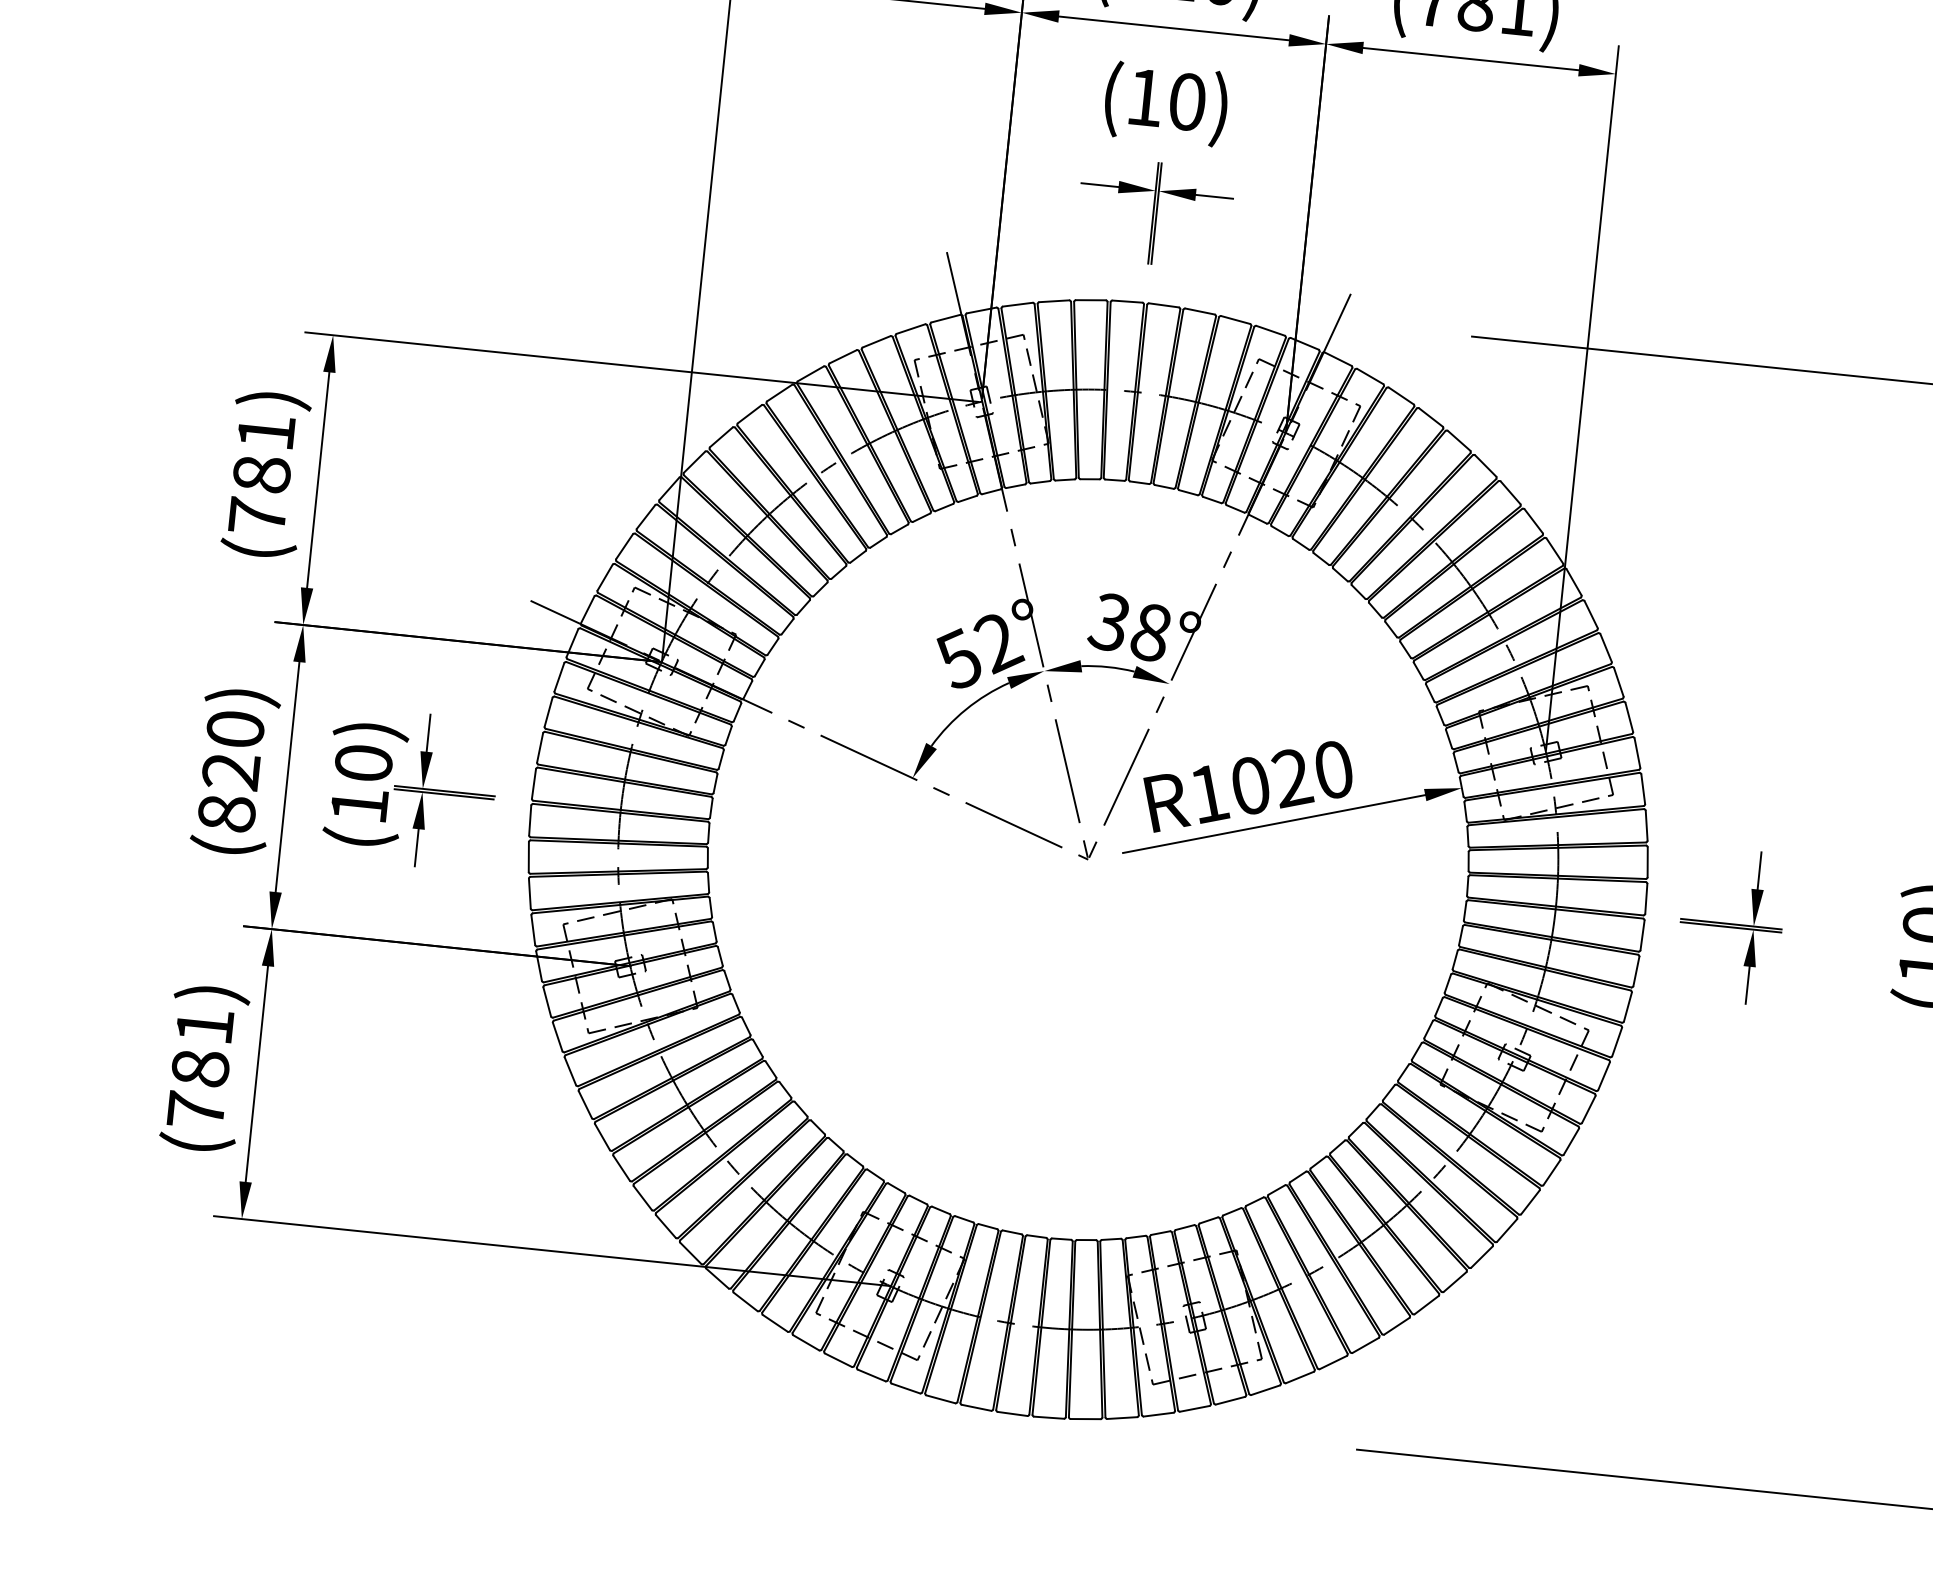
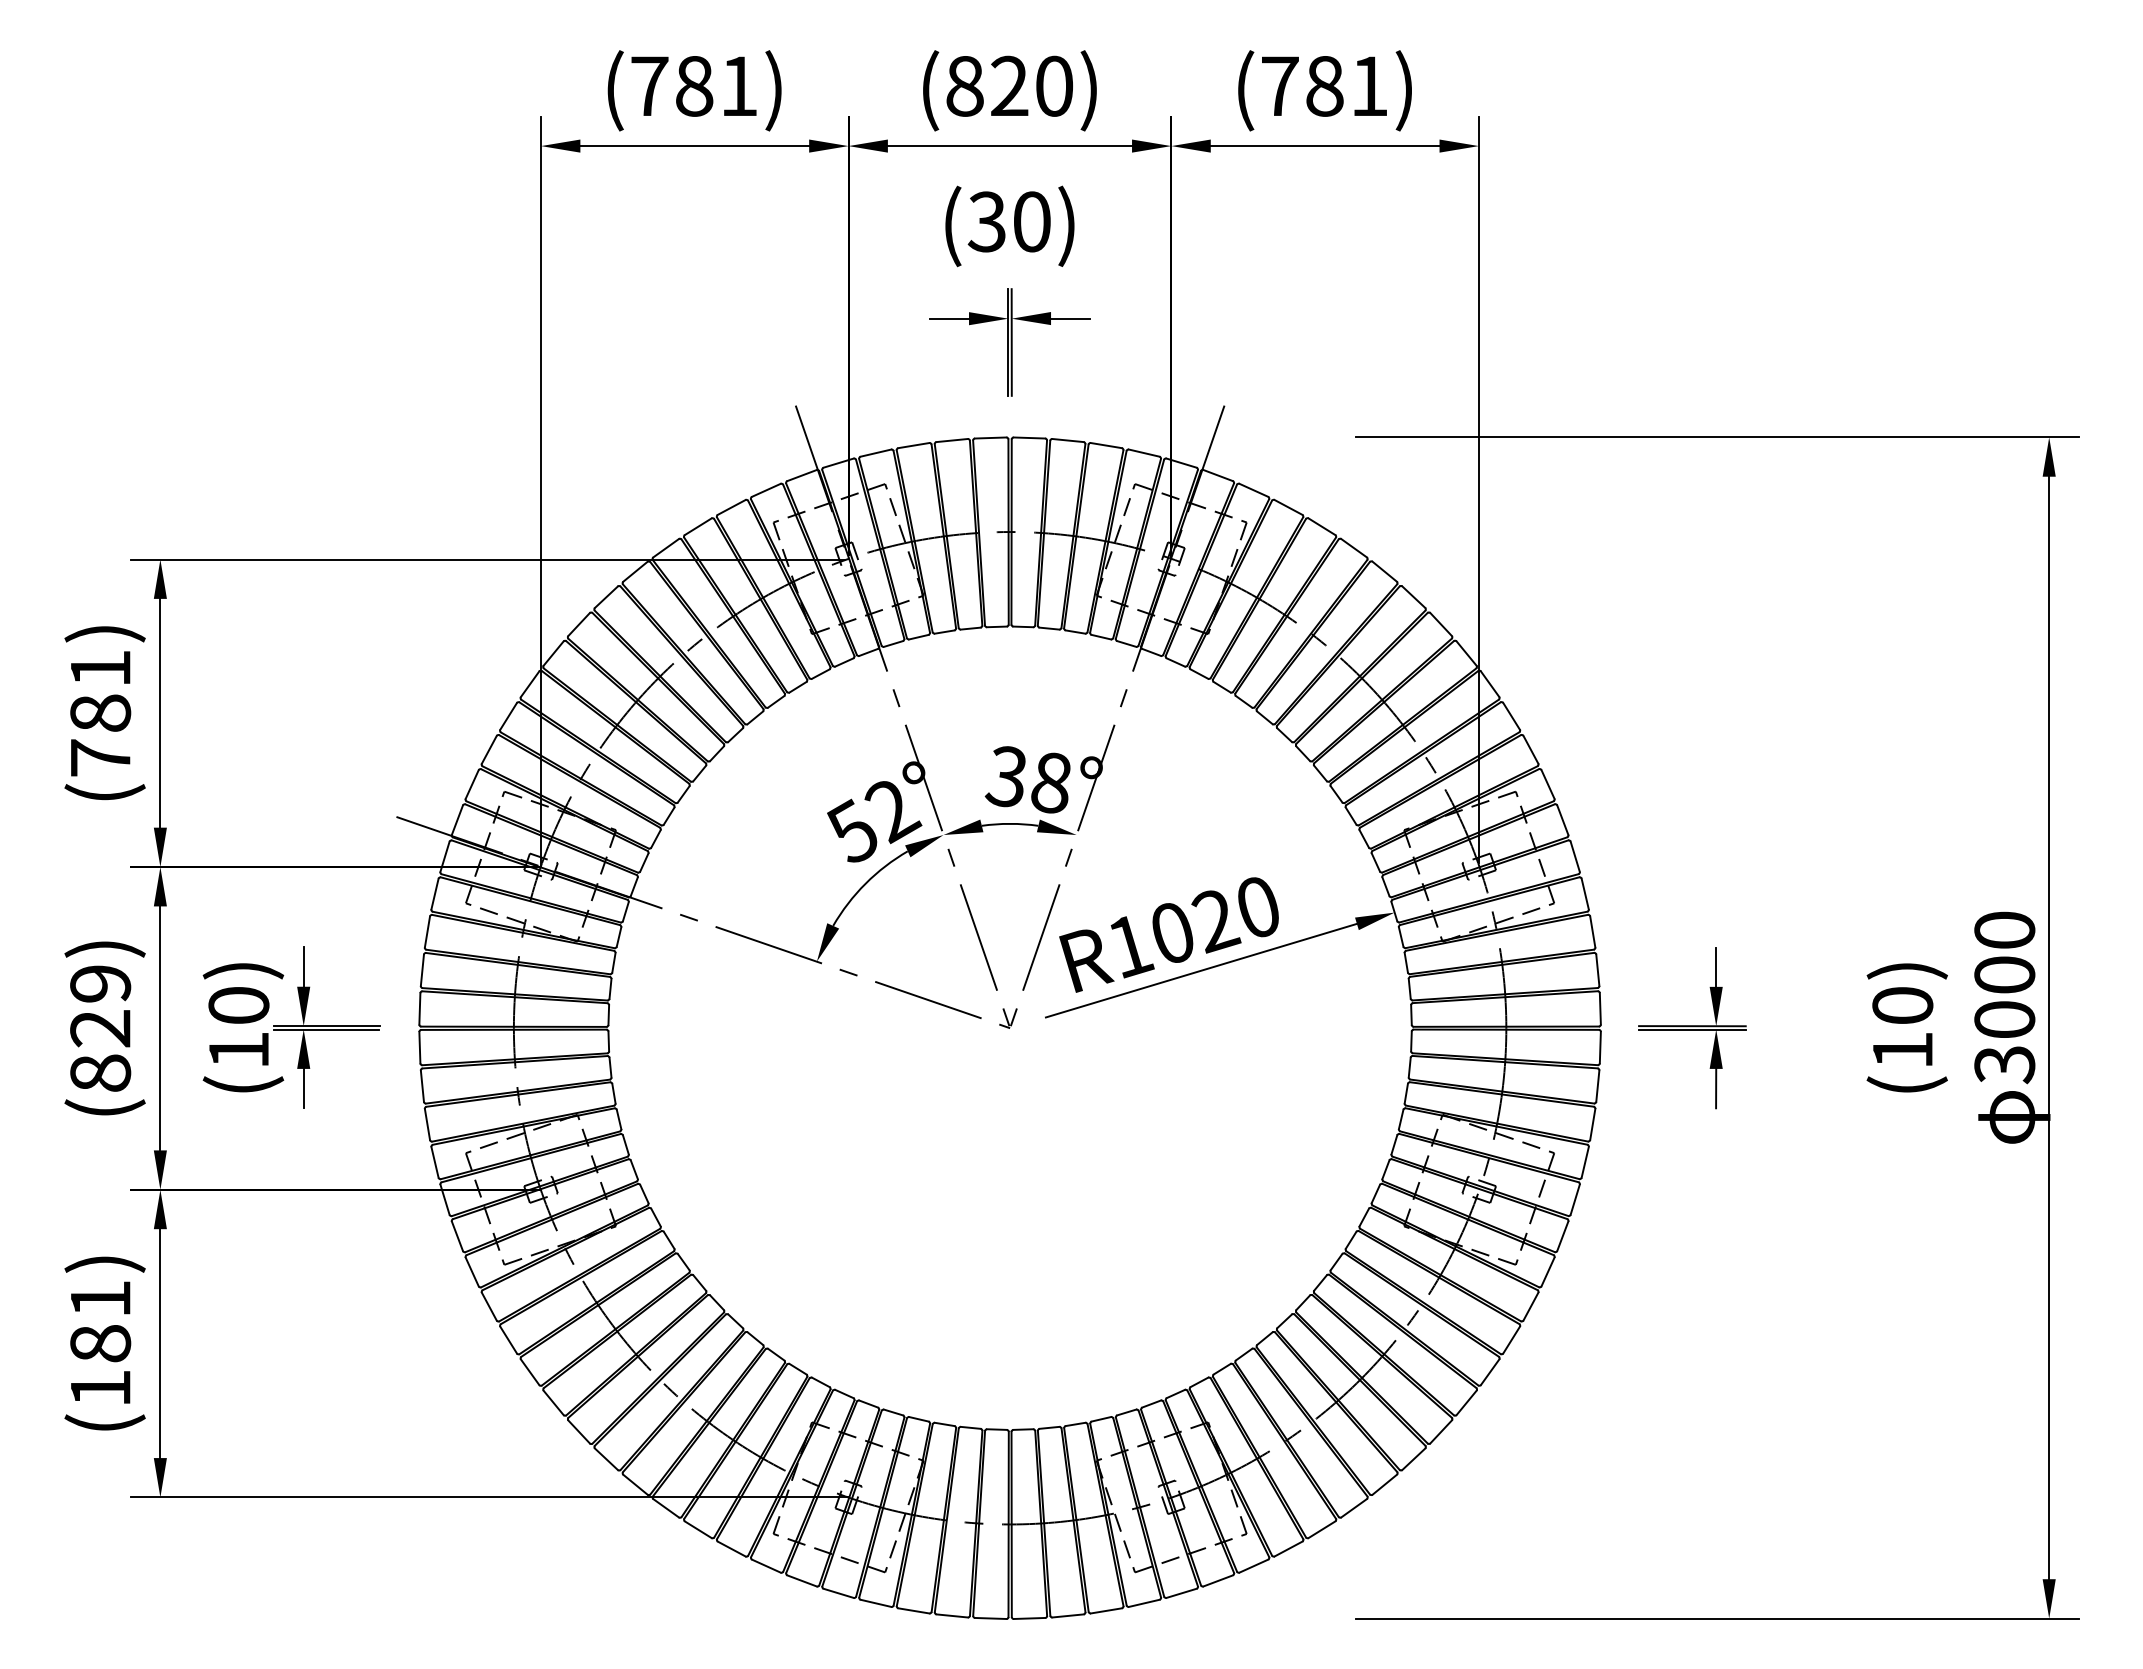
text: (1144, 97) -> (986, 221), (10) -> (30)
text: (235, 728) -> (100, 983), (820) -> (829)
text: (196, 1109) -> (100, 1387), (781) -> (181)

